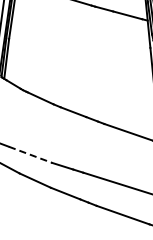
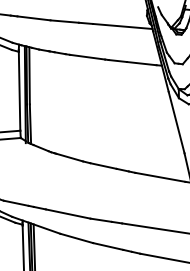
line: (30, 155) -> (68, 214), dashed -> solid

